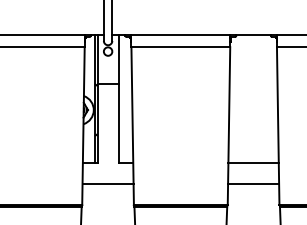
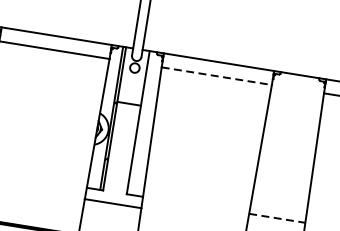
line: (181, 47) -> (217, 76), solid -> dashed
line: (254, 162) -> (278, 217), solid -> dashed
line: (107, 184) -> (112, 203), moved

